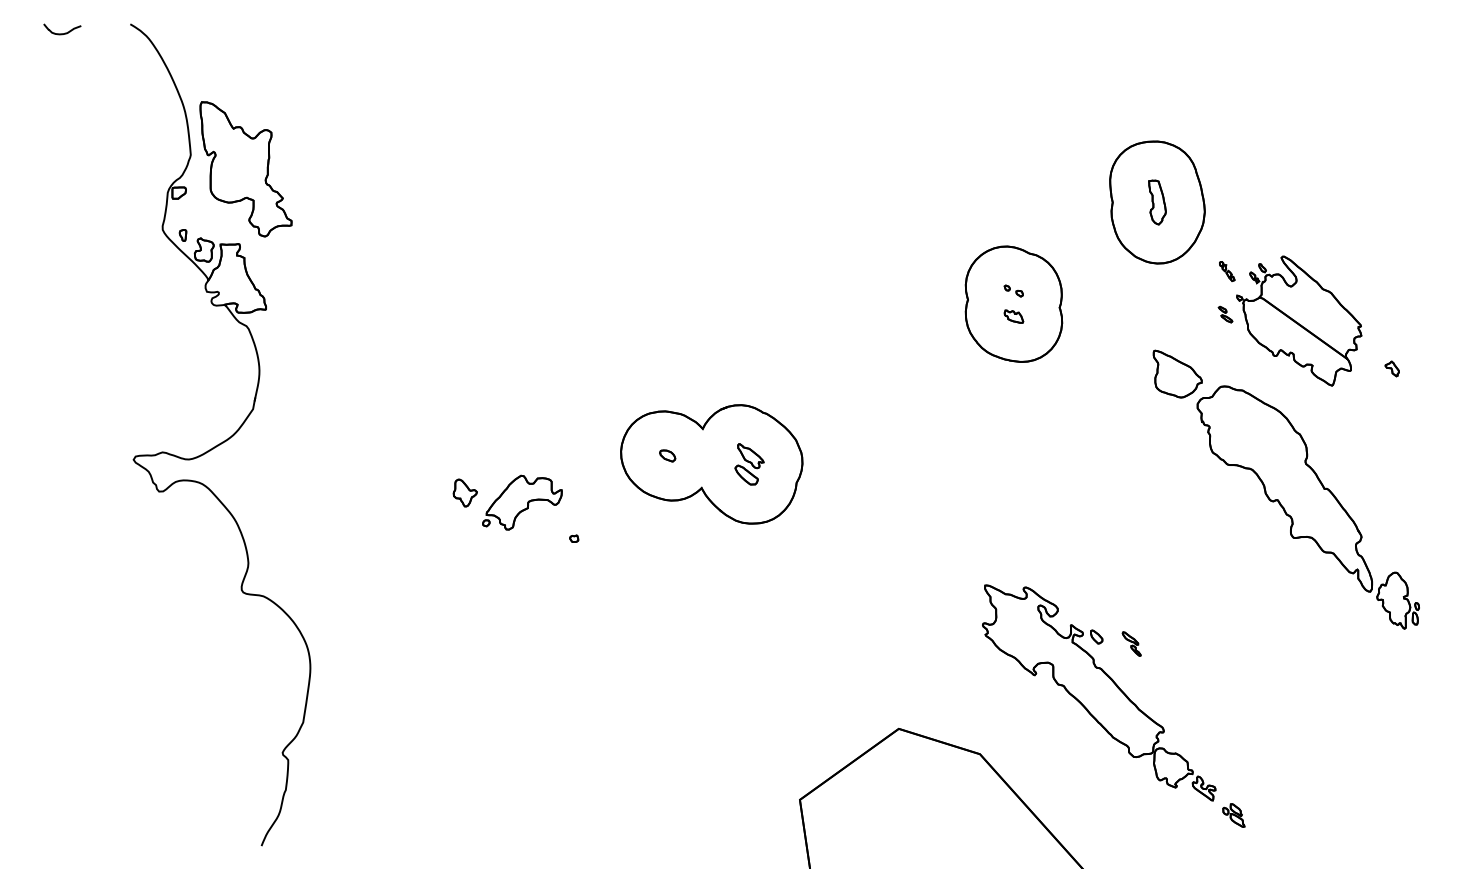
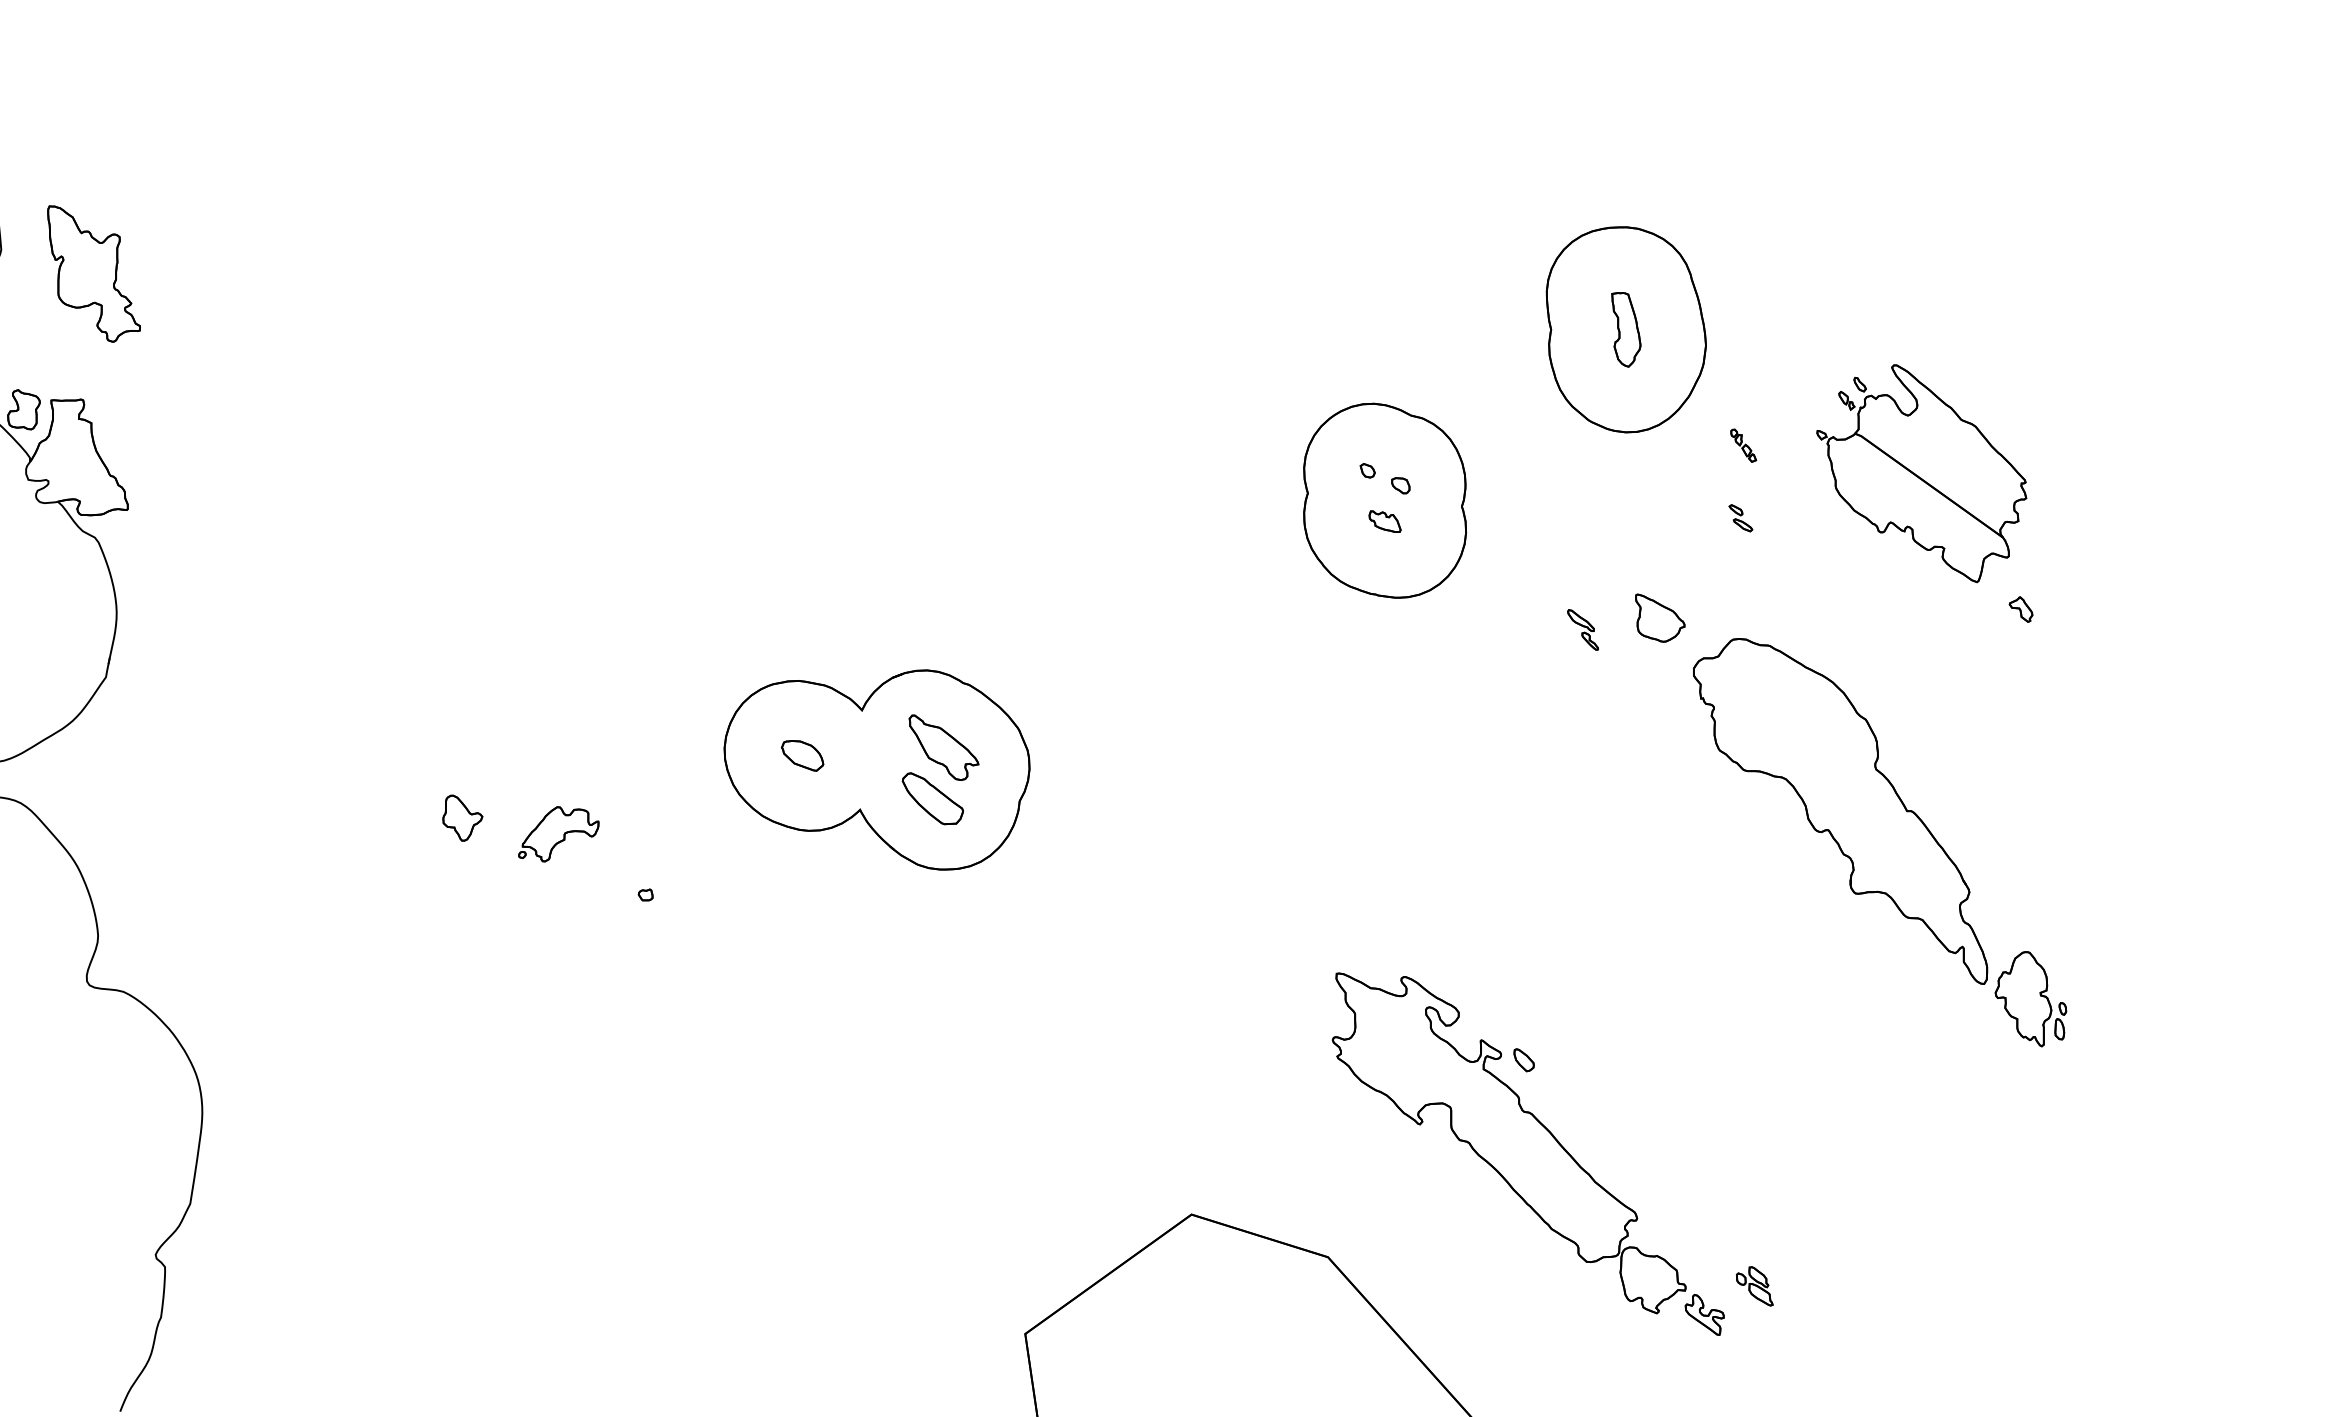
part: (245, 169) -> (93, 274), size x0.6
part: (1013, 290) -> (1384, 477), size x1.6
part: (1299, 320) -> (1922, 472), moved
part: (1177, 373) -> (1660, 617), size x0.6
part: (667, 455) -> (802, 755), size x1.6
part: (749, 464) -> (940, 770), size x1.6
part: (522, 502) -> (558, 834), size x0.6
part: (1131, 643) -> (1582, 628), moved
part: (1233, 815) -> (1754, 1286), moved

